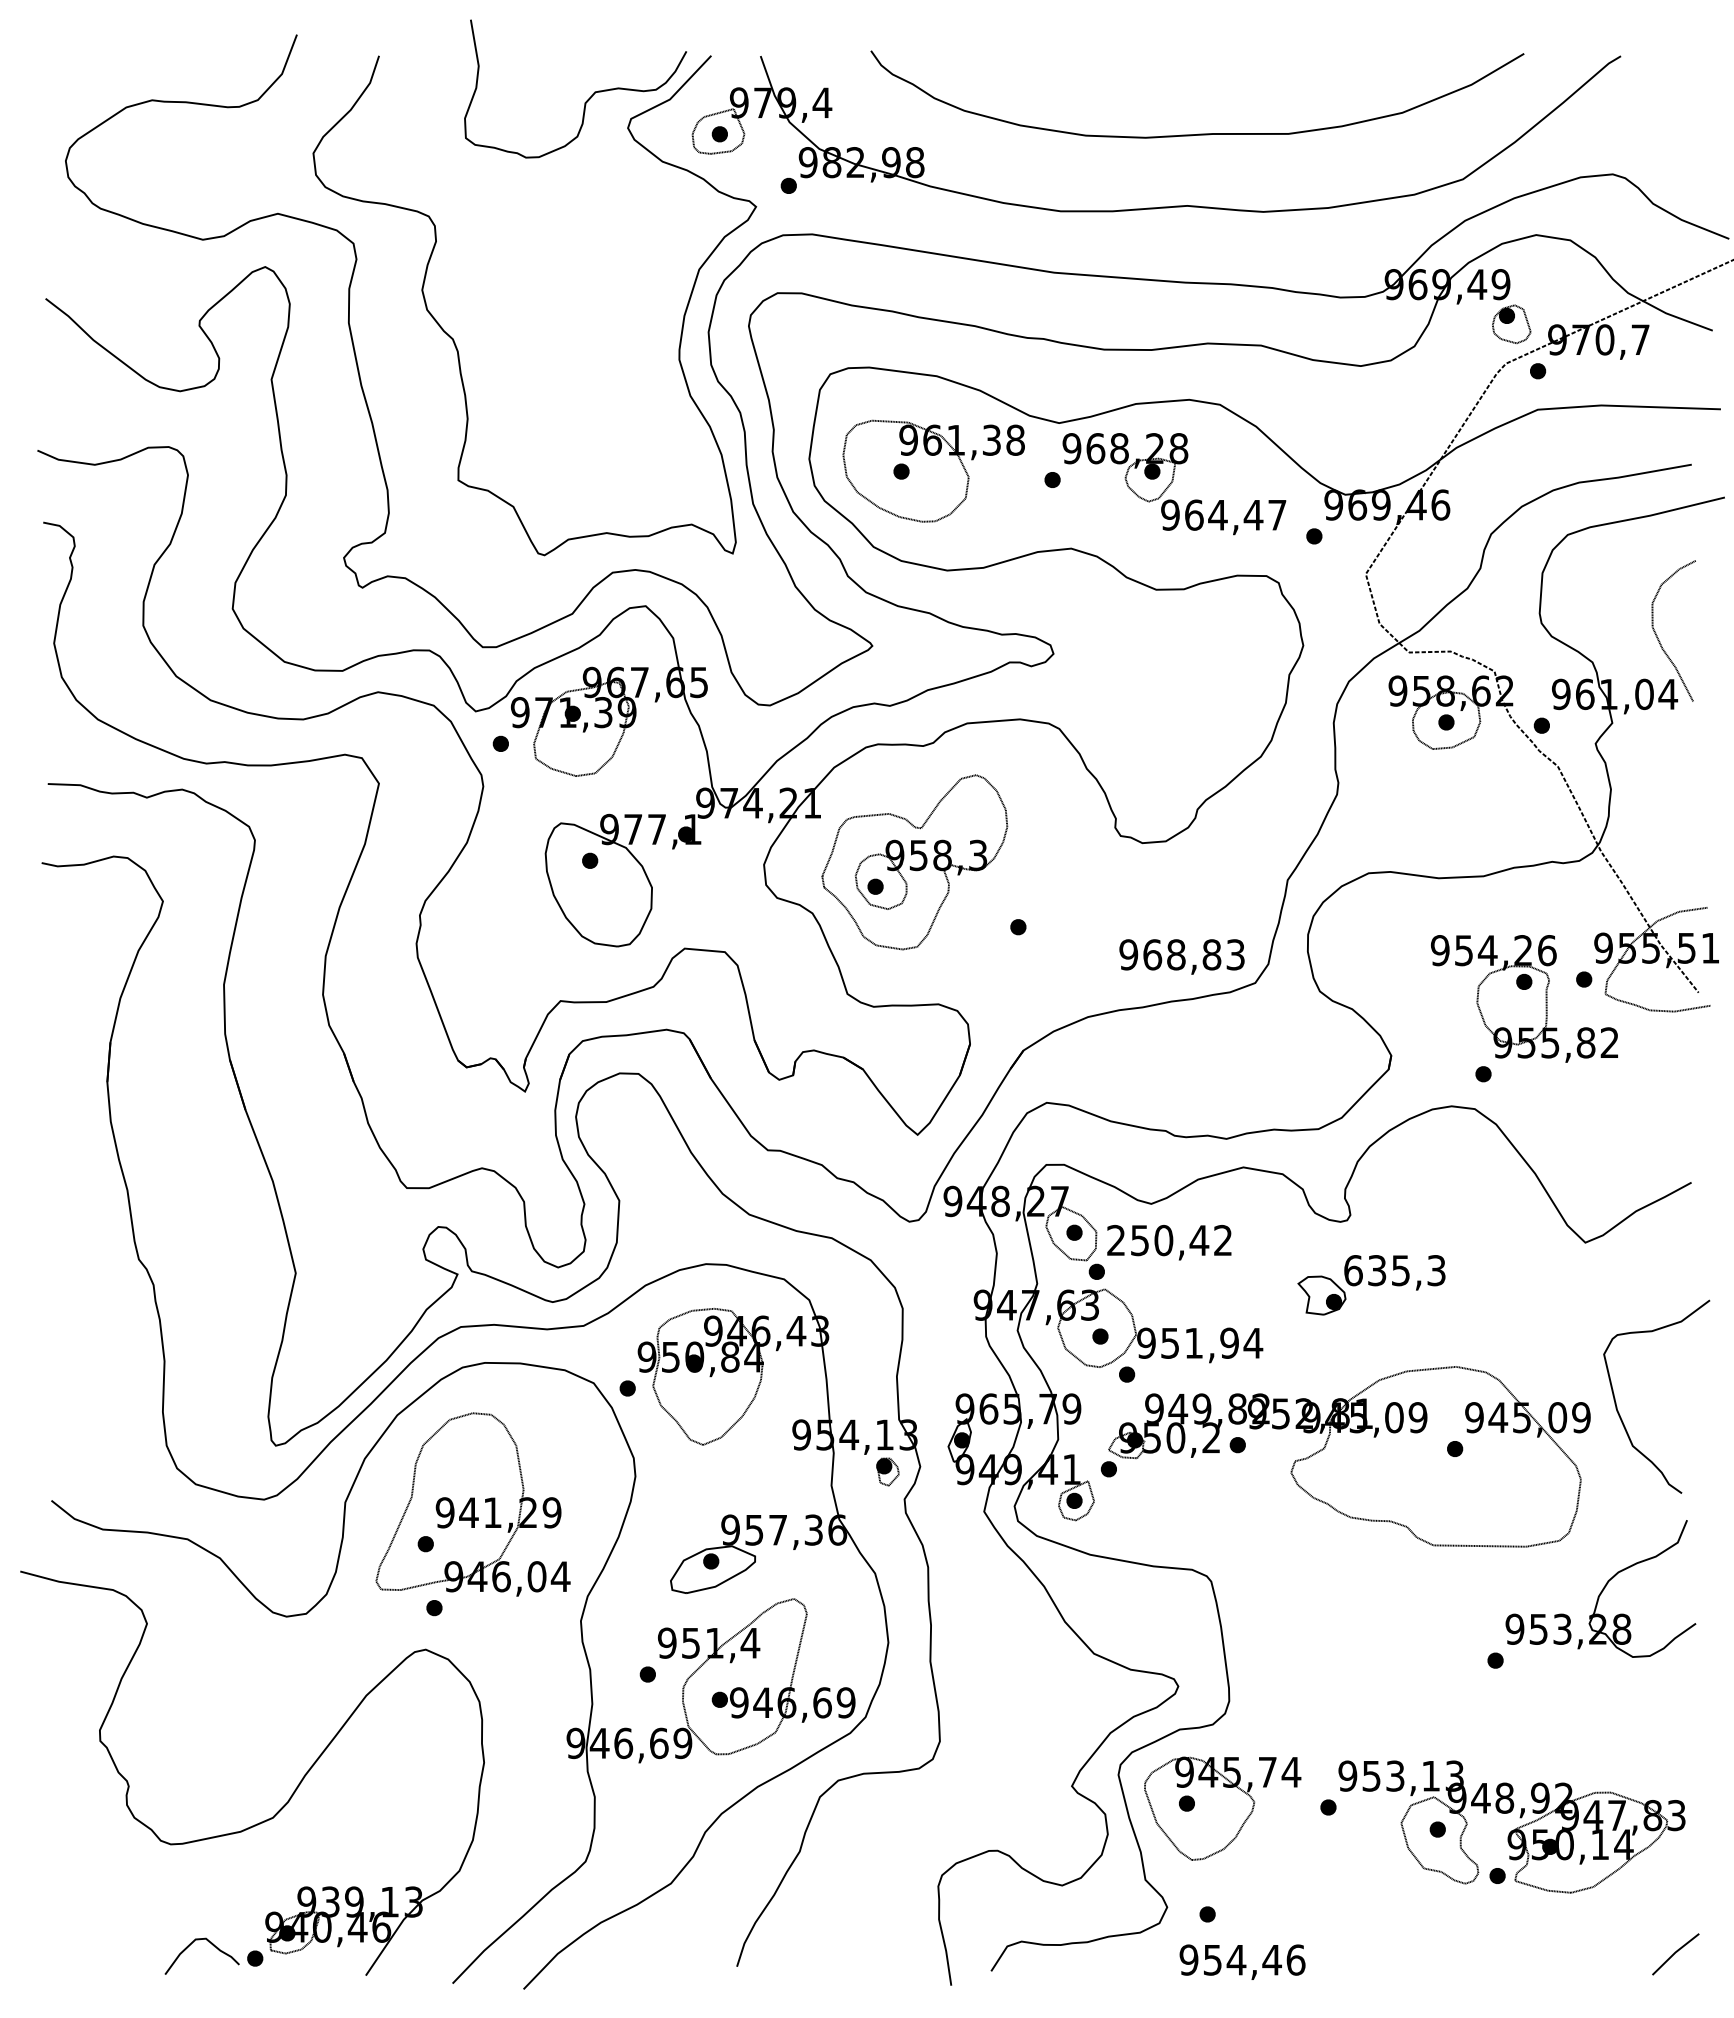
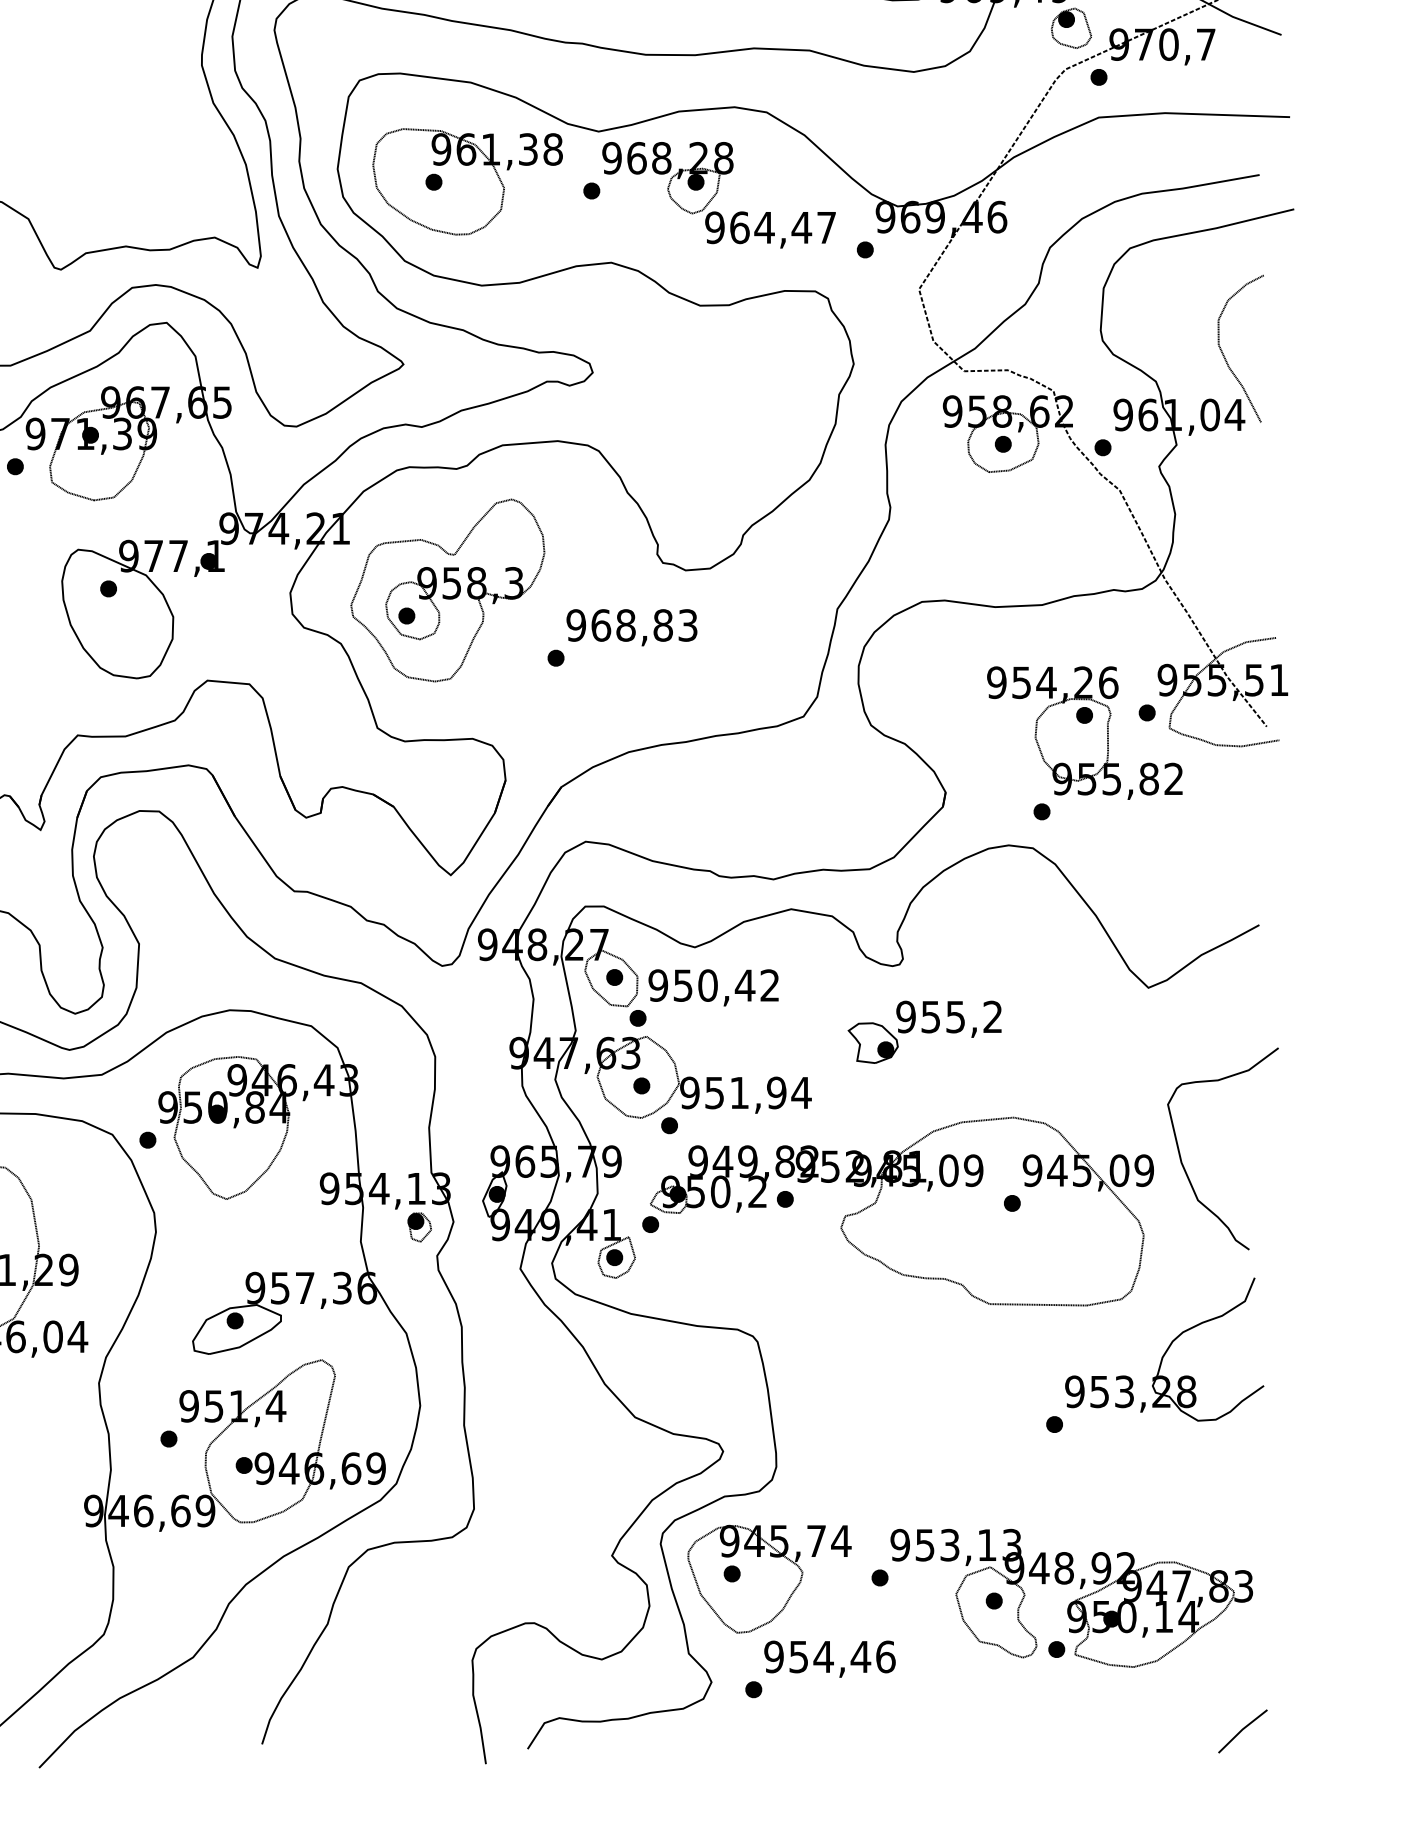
text: (1181, 956) -> (631, 627), moved
text: (1115, 1240) -> (657, 985), 250,42 -> 950,42
text: (1394, 1270) -> (949, 1016), 635,3 -> 955,2
text: (1242, 1961) -> (829, 1658), moved

